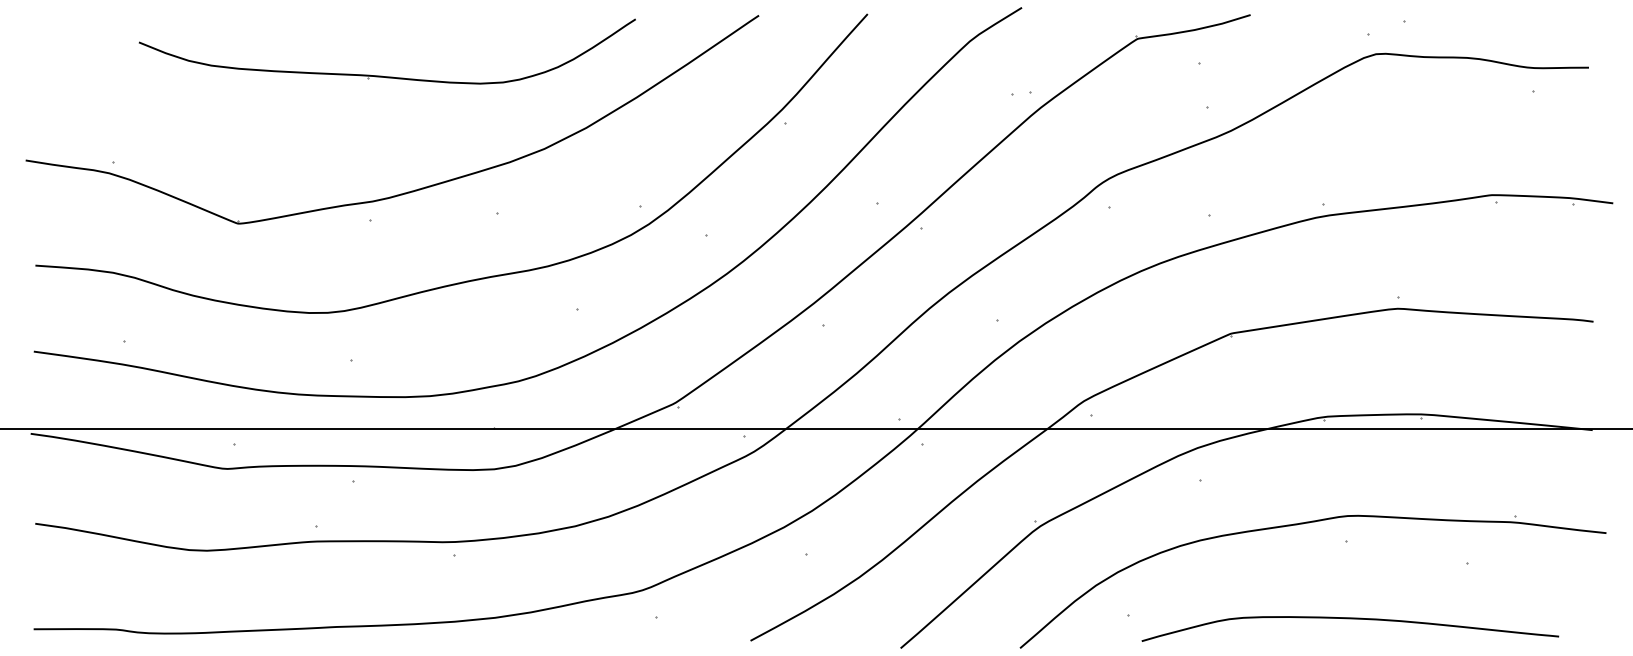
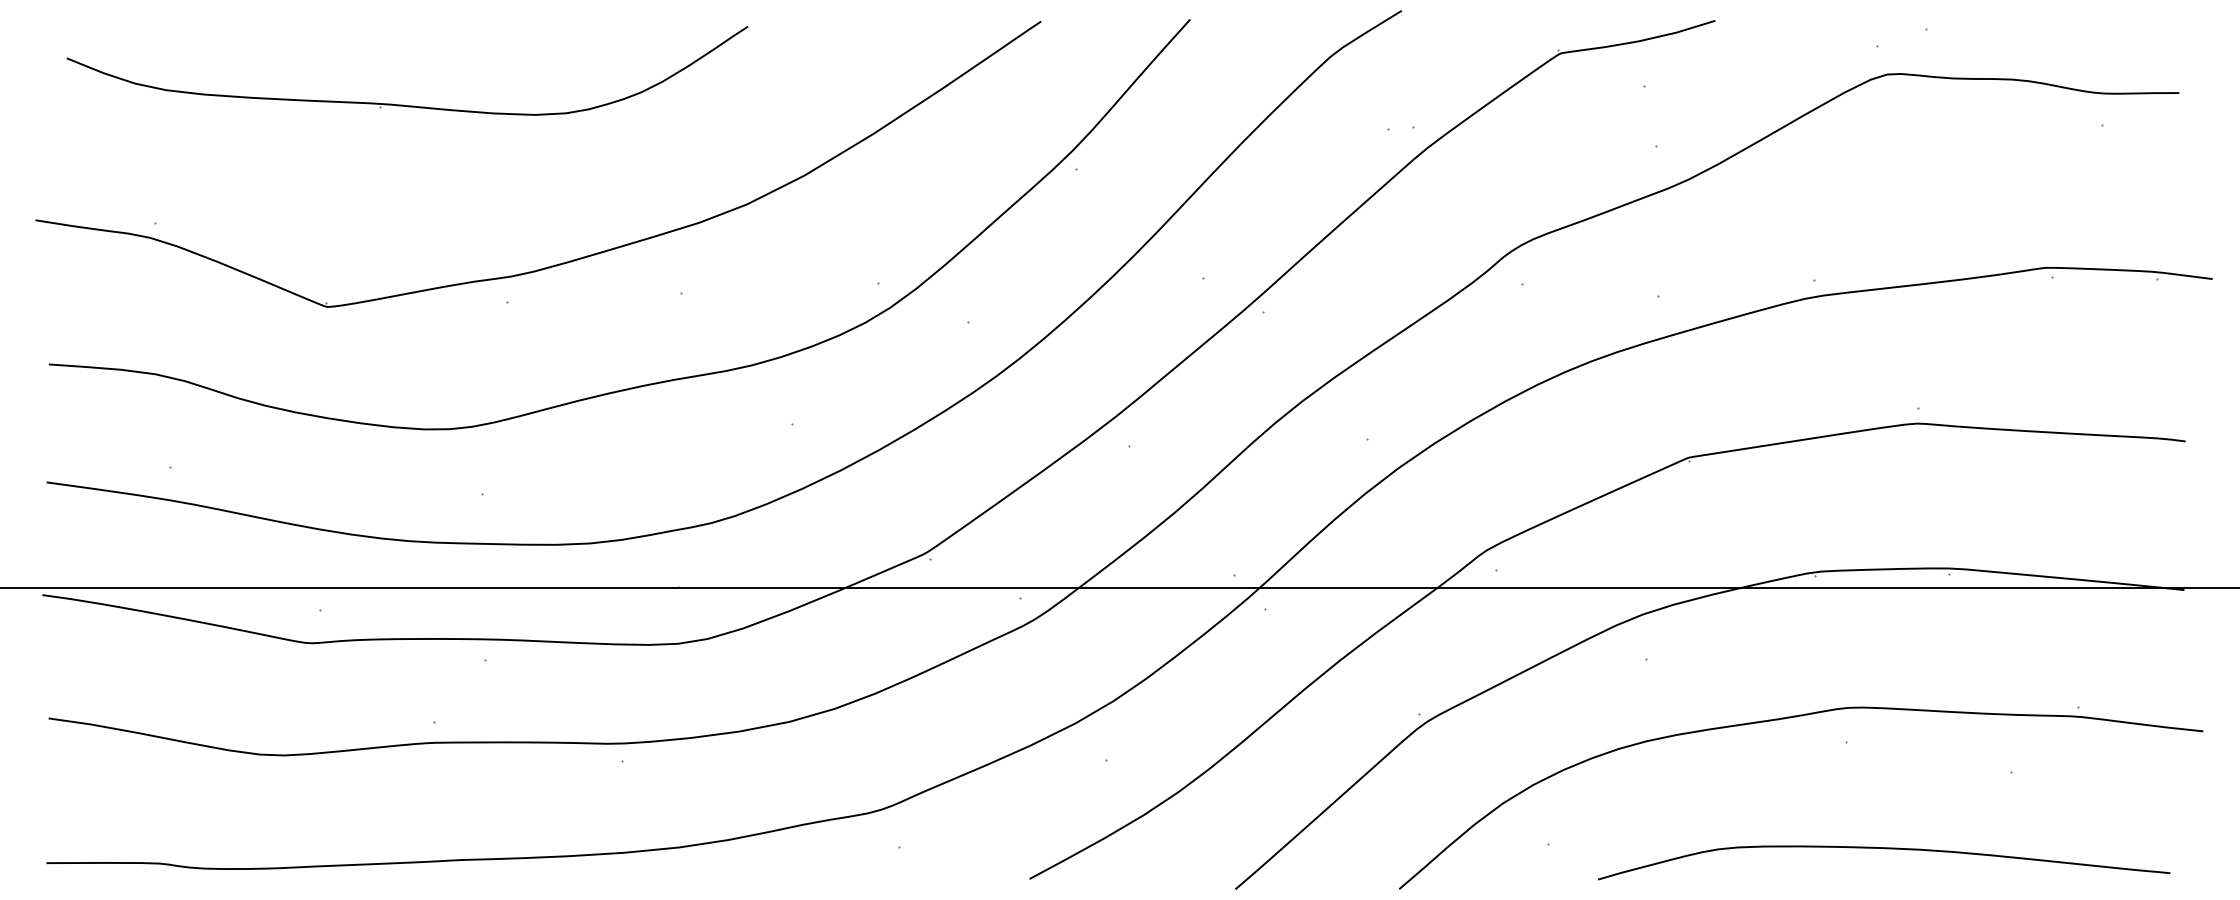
part: (384, 76) -> (403, 104), moved
curve: (1351, 619) -> (1885, 849), moved

